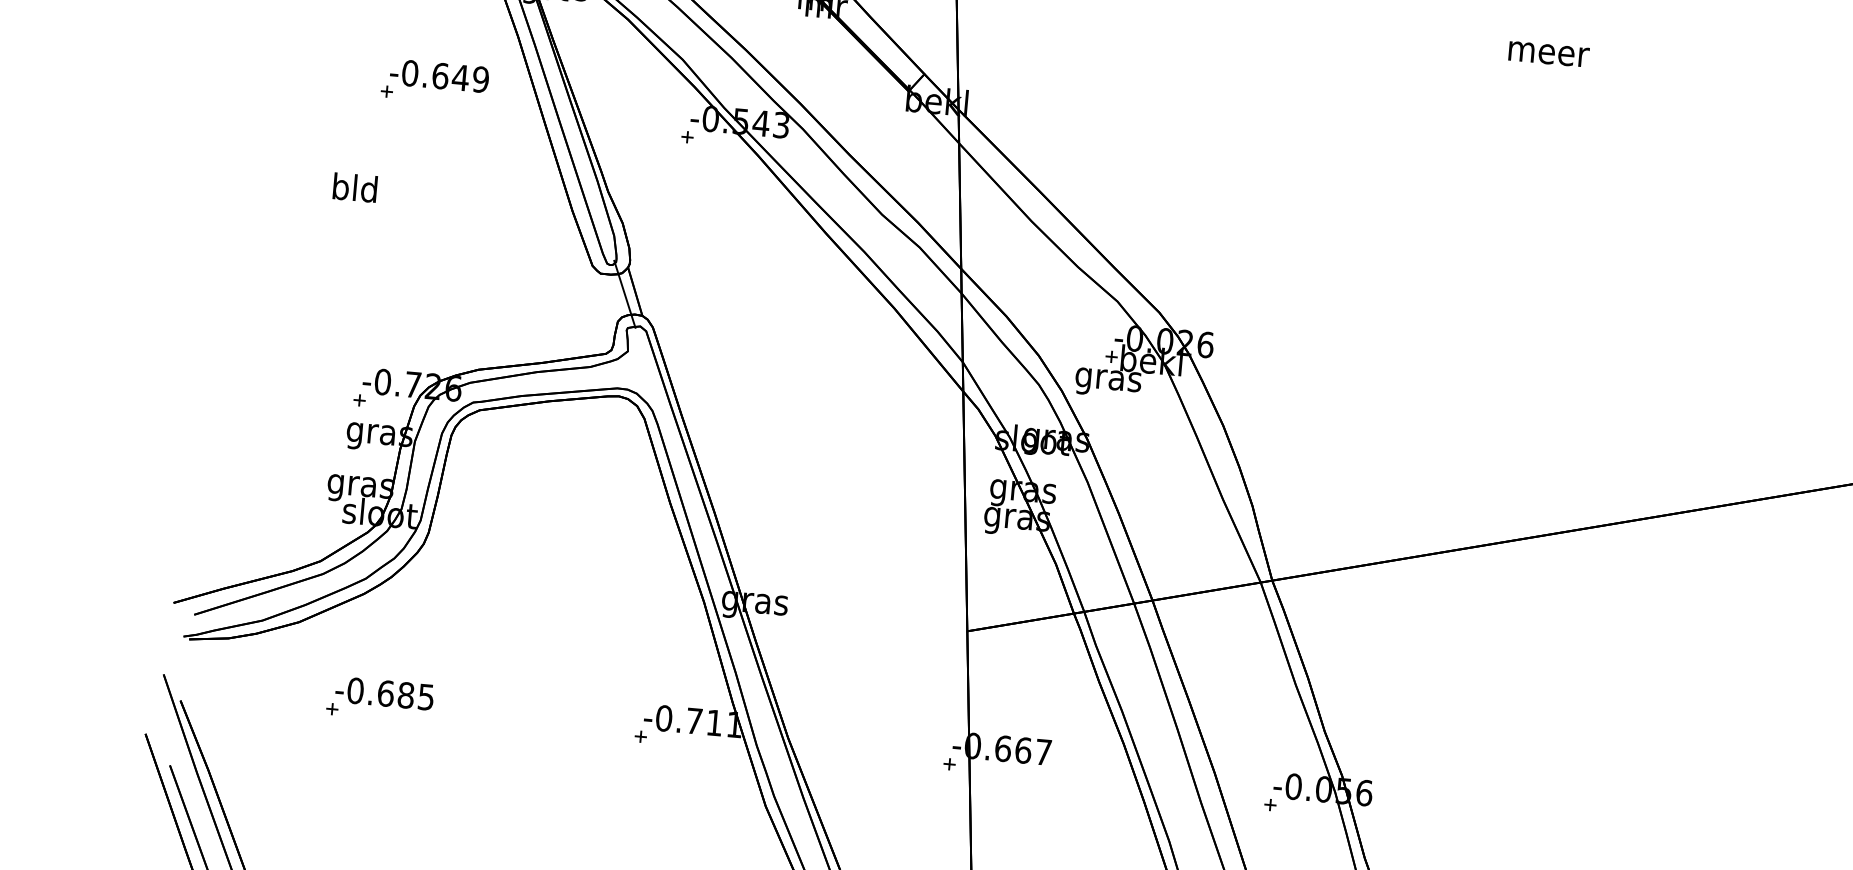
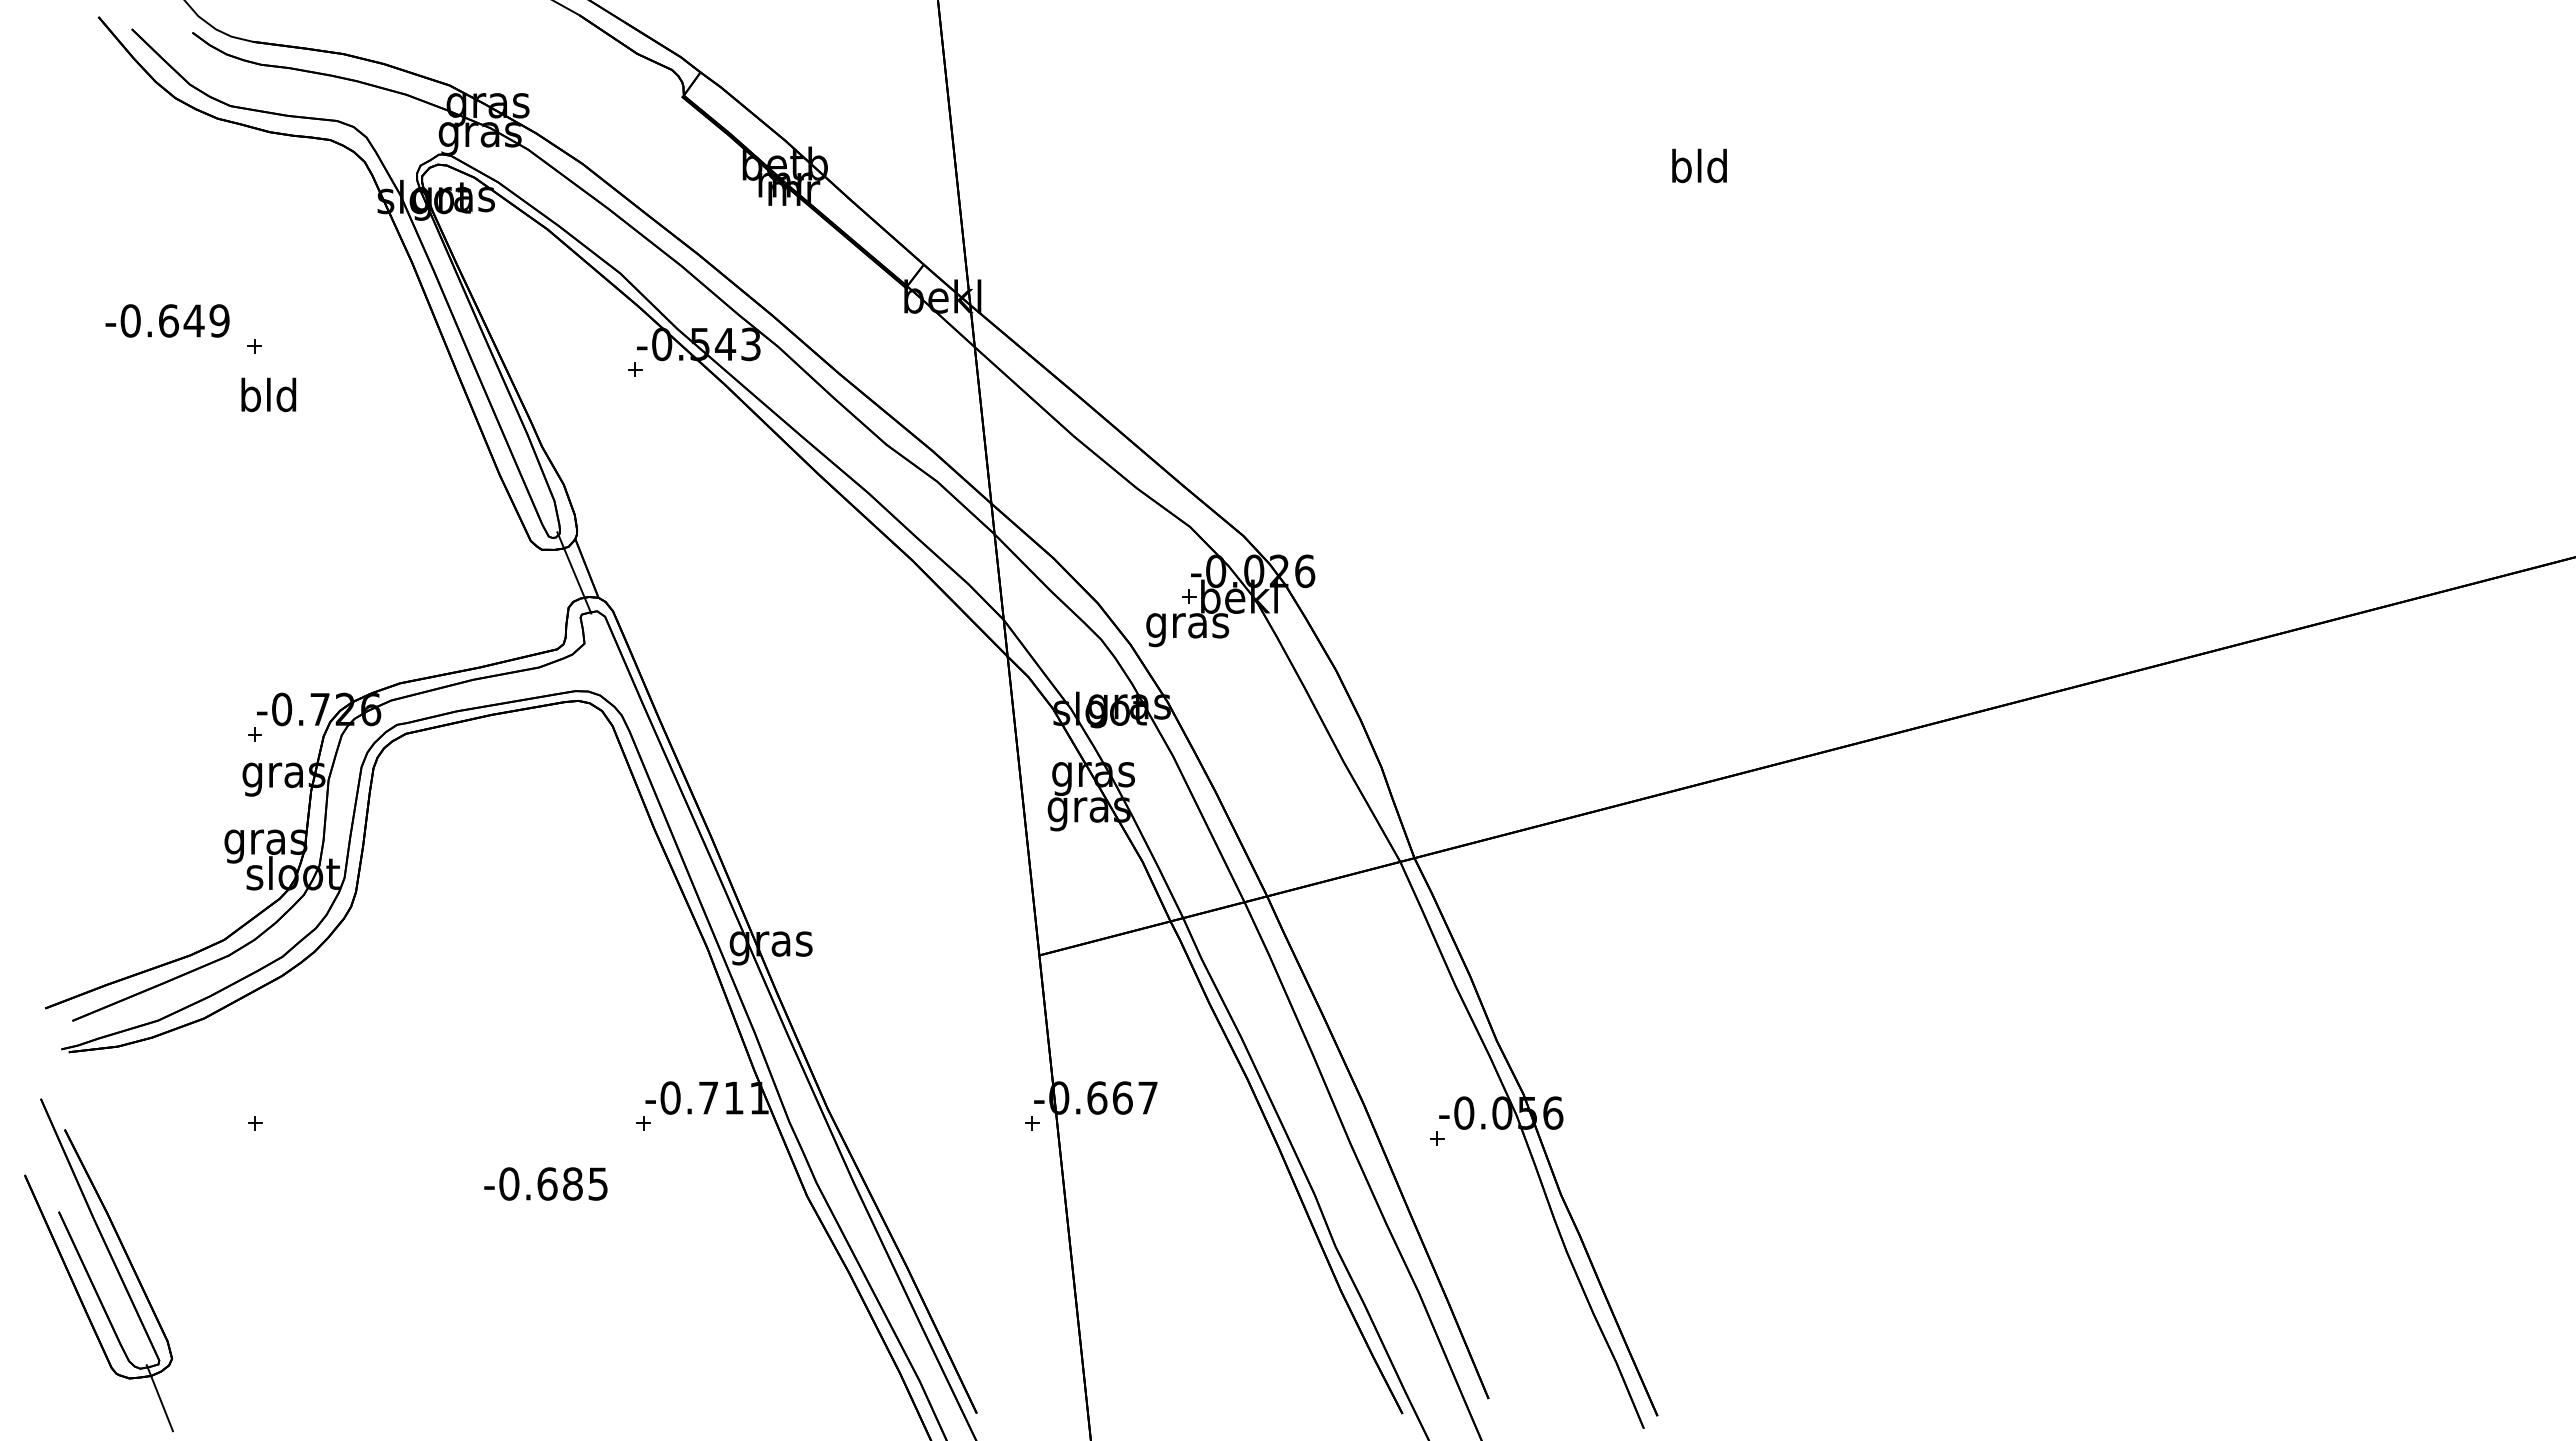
text: (1549, 50) -> (1701, 165), meer -> bld
text: (439, 75) -> (167, 320), moved
text: (355, 187) -> (268, 394), moved
text: (384, 693) -> (545, 1183), moved

